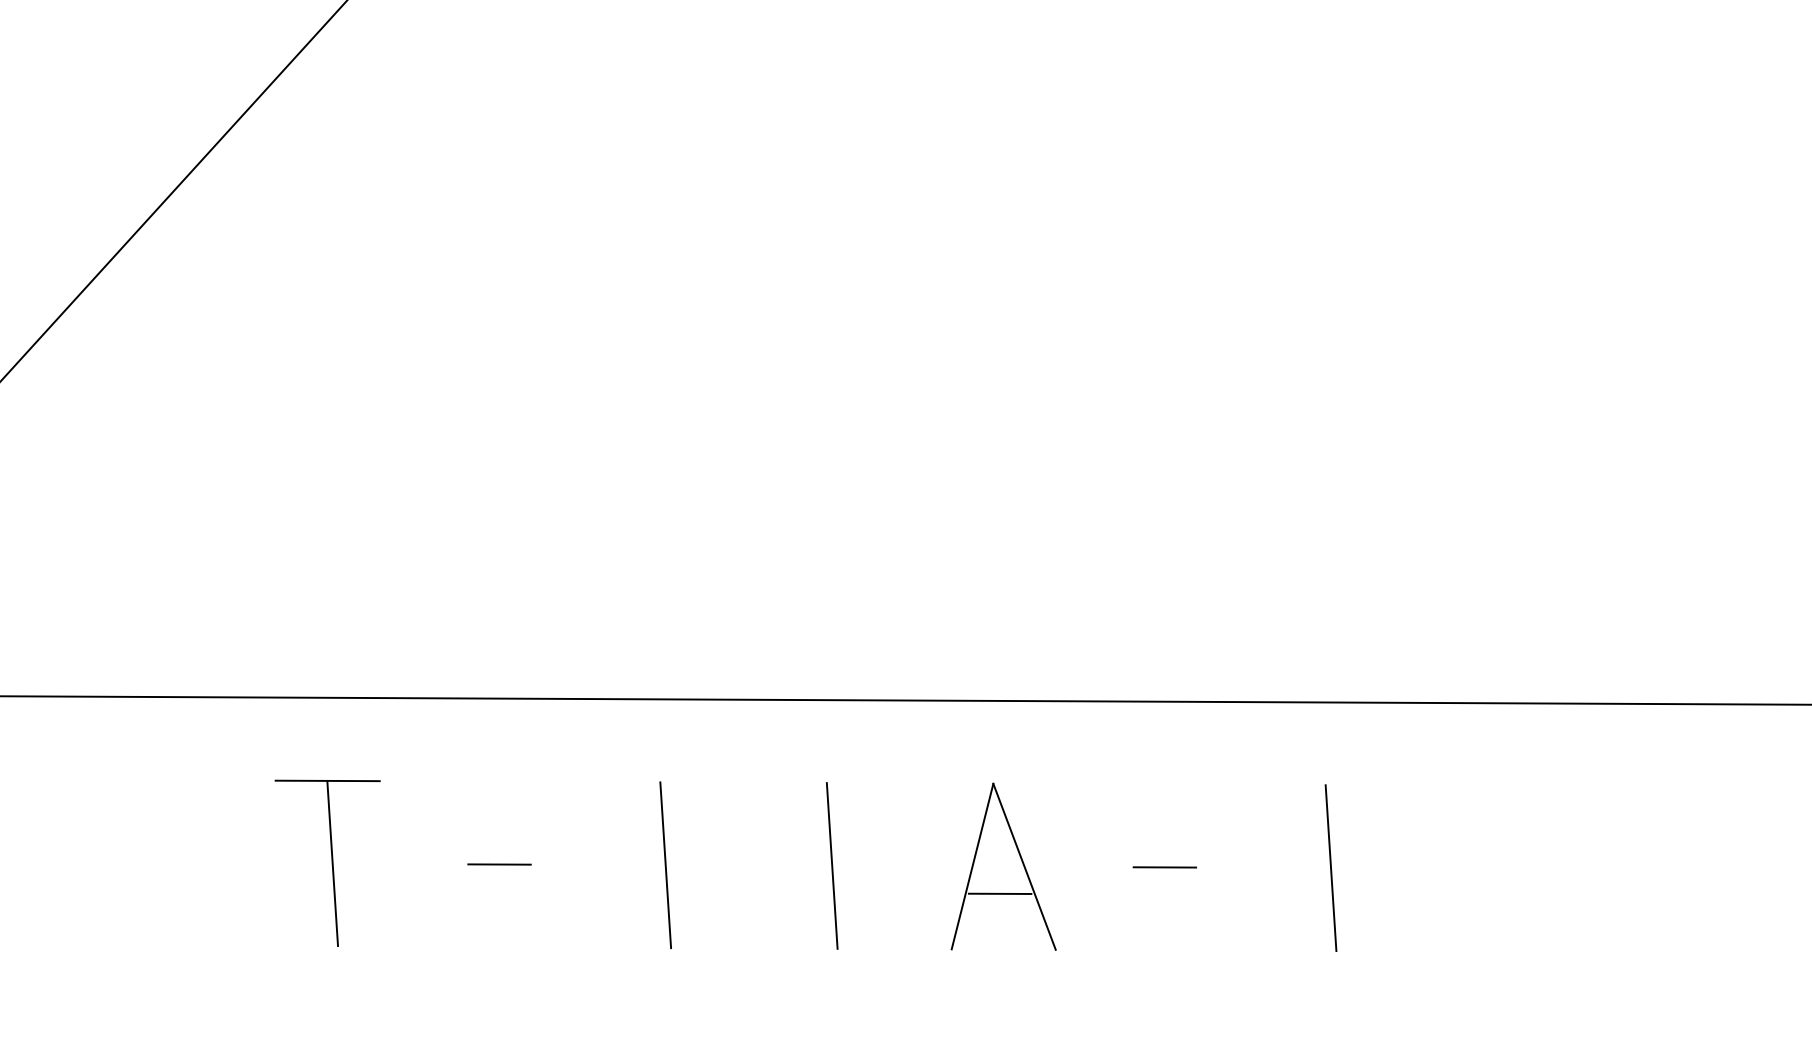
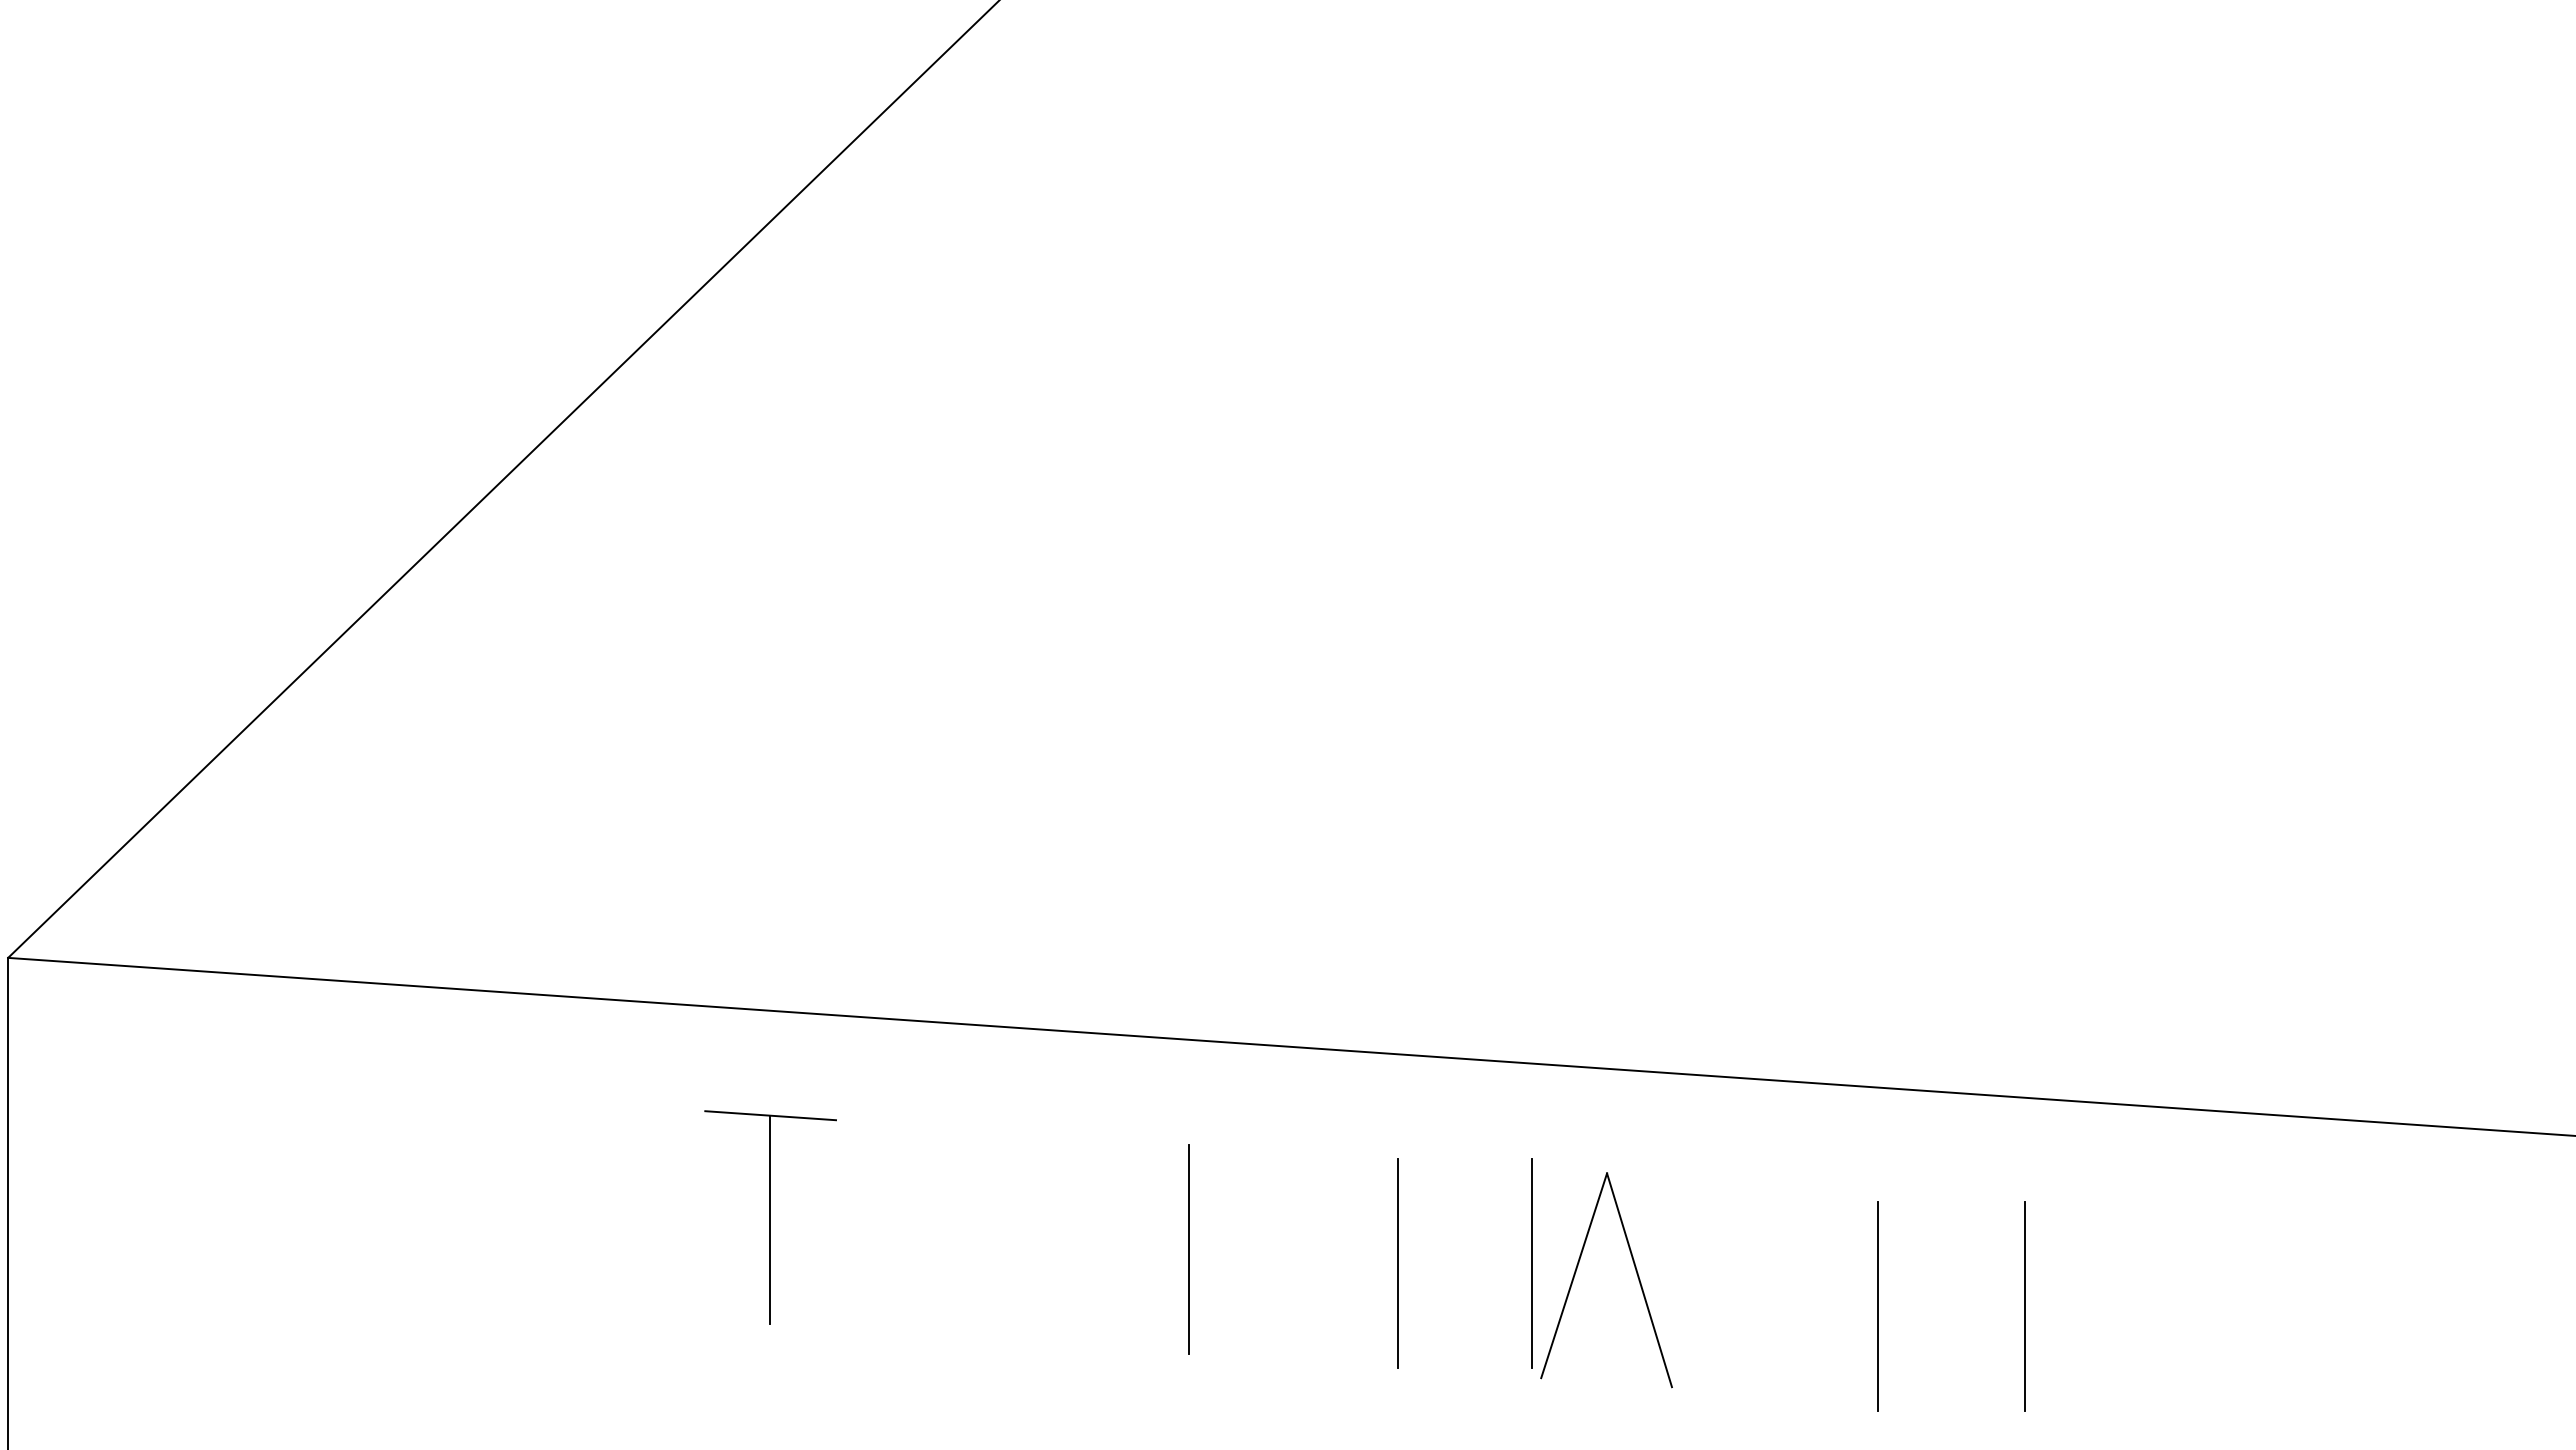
line: (938, 859) -> (1531, 1263), added
line: (499, 864) -> (979, 1234), removed
line: (1164, 867) -> (1815, 1292), removed
line: (1214, 875) -> (1877, 1306), added
line: (1000, 894) -> (1606, 1312), removed

